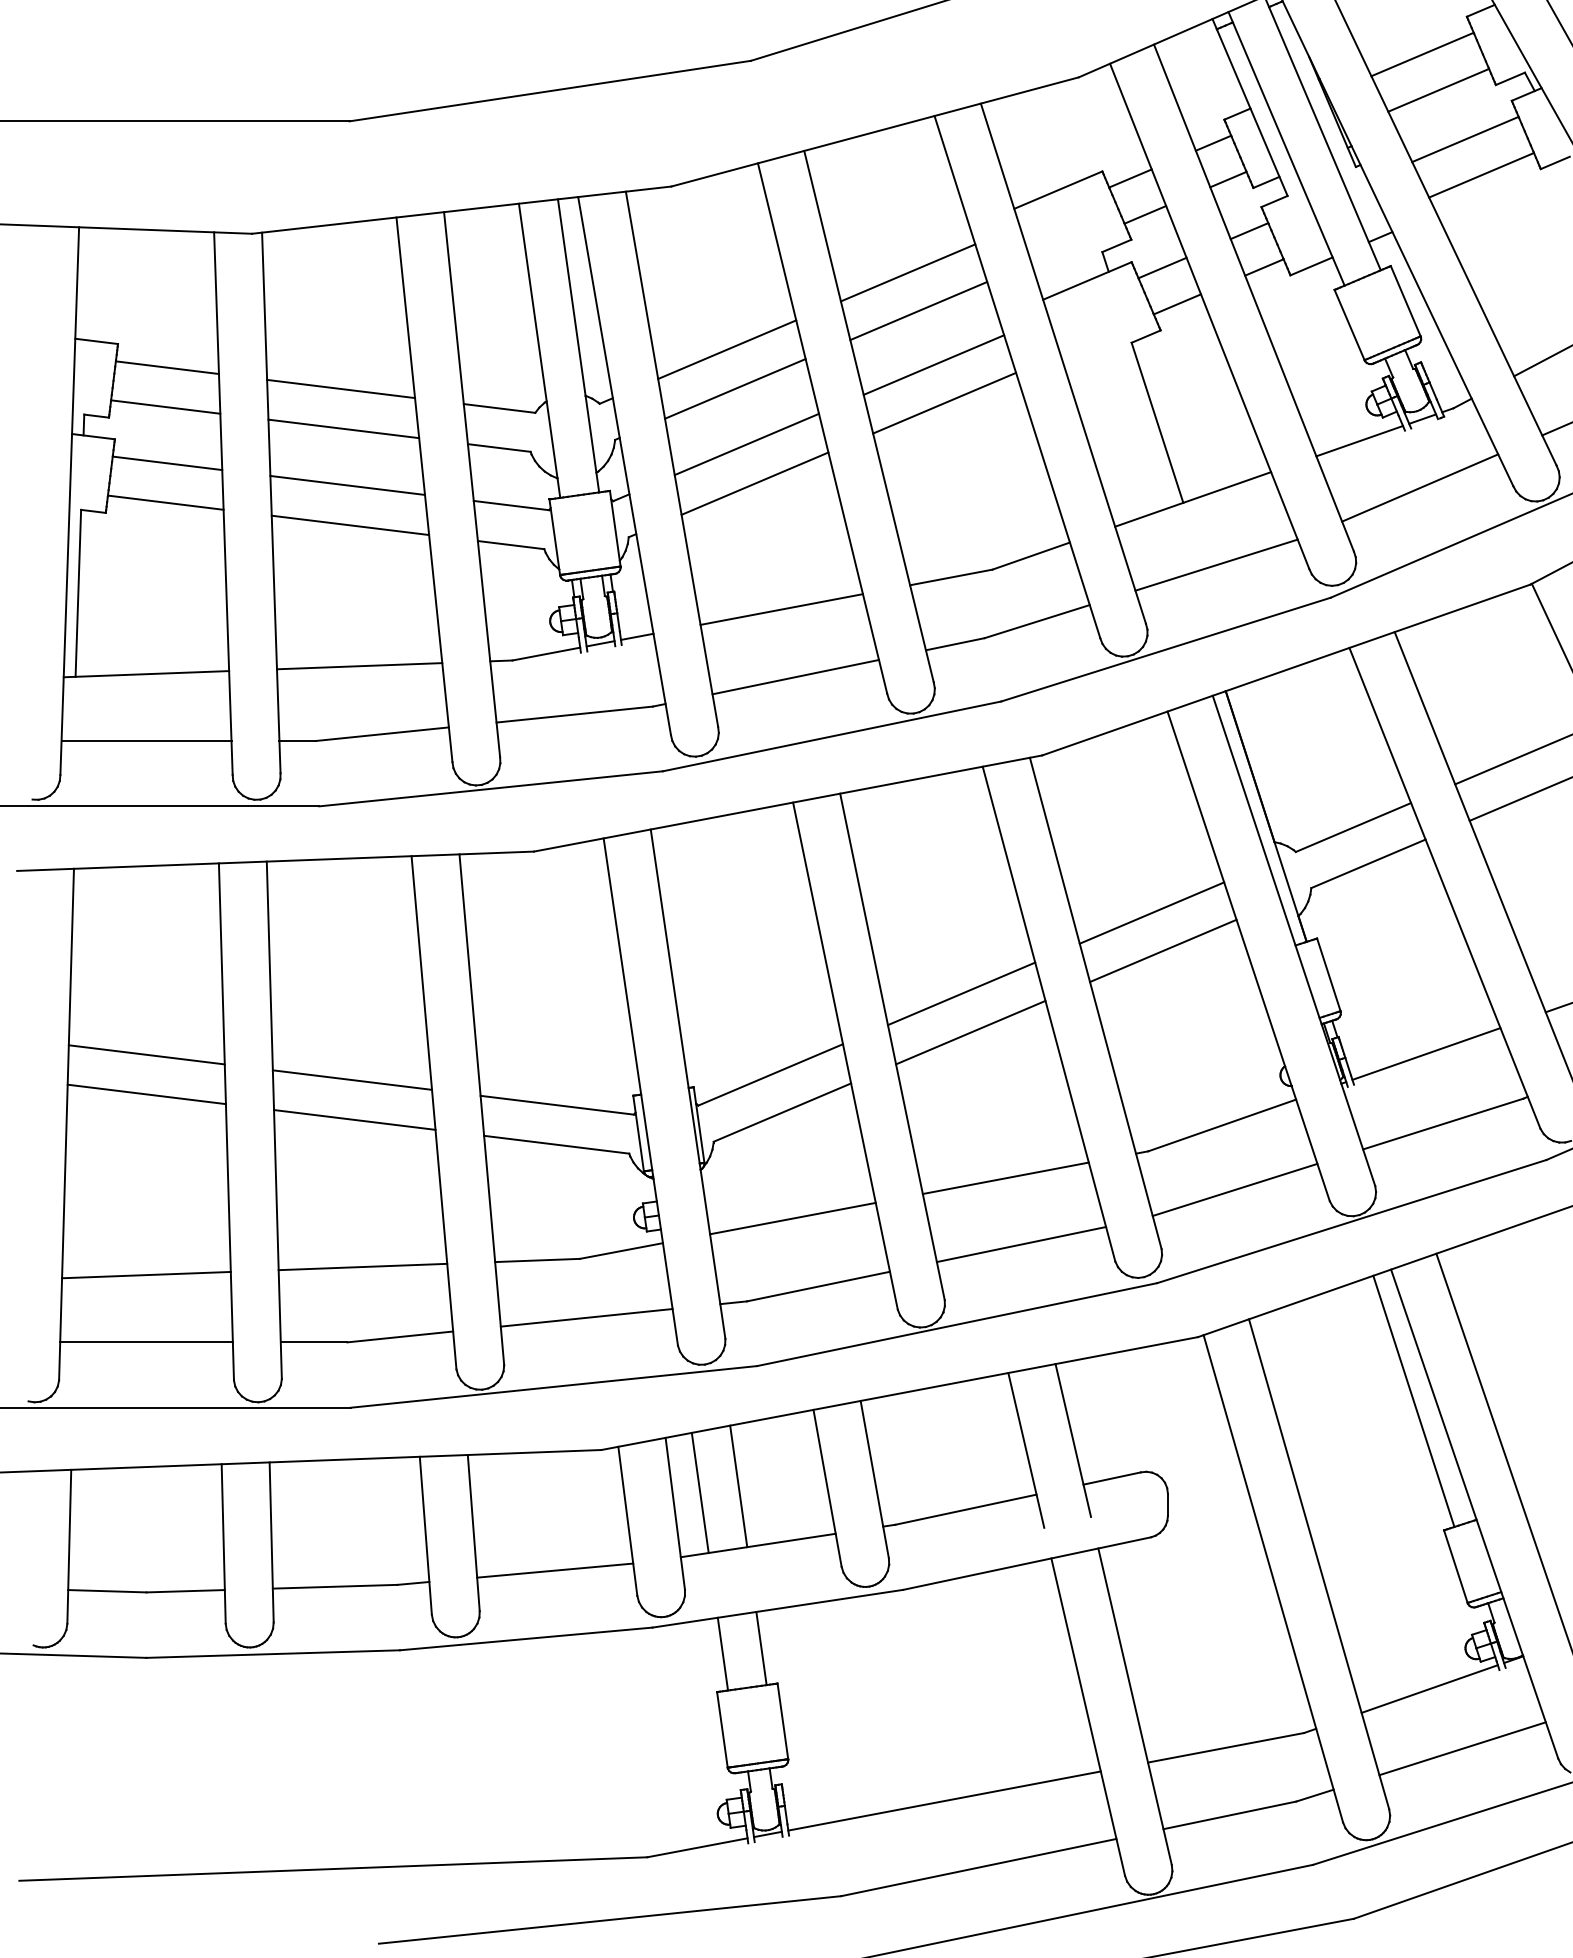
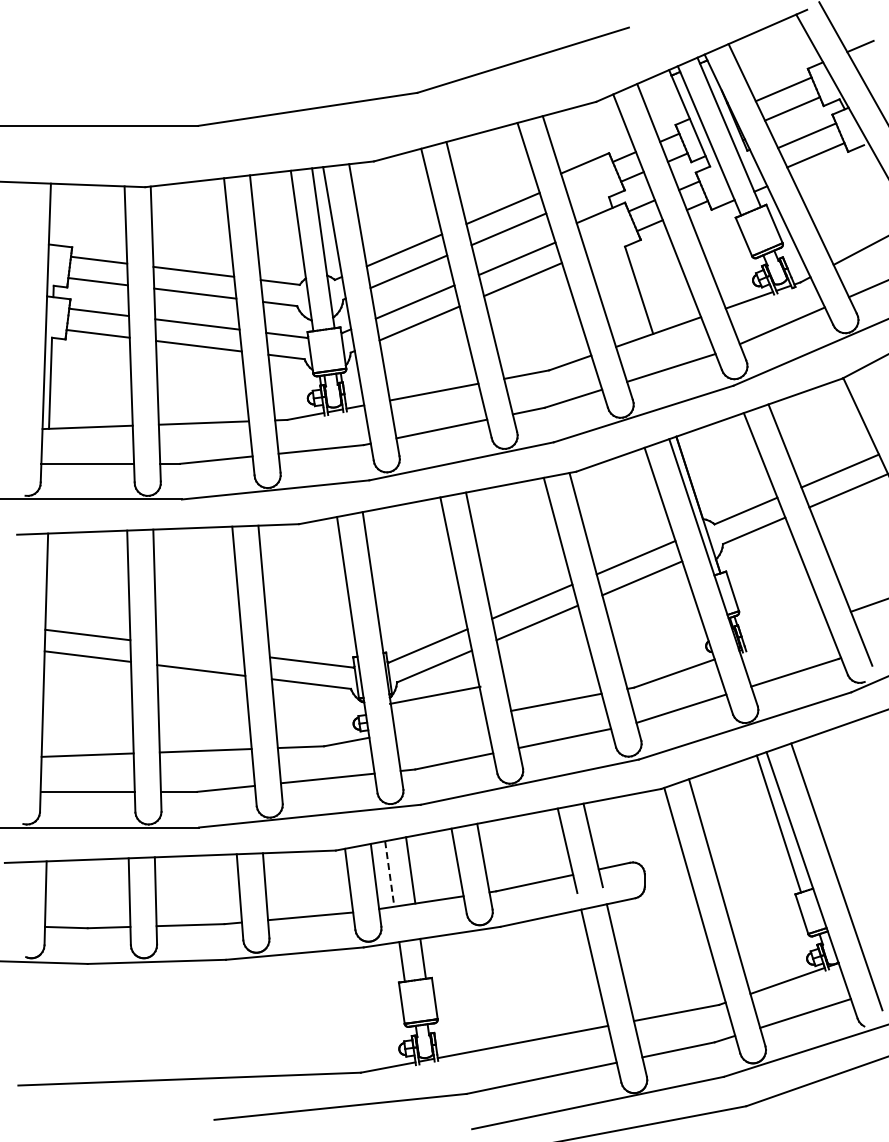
line: (1425, 1053) -> (785, 634), removed
line: (351, 1079) -> (199, 648), removed
line: (793, 1217) -> (435, 694), moved
line: (699, 1493) -> (389, 874), solid -> dashed

